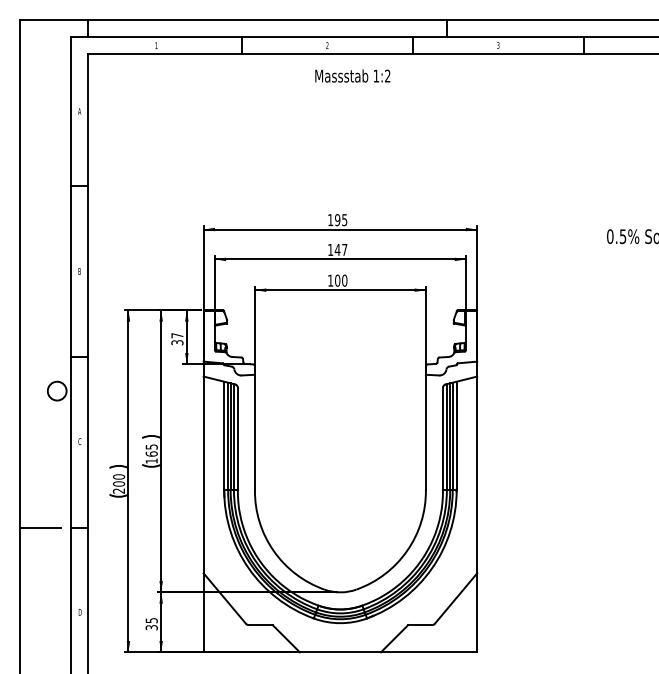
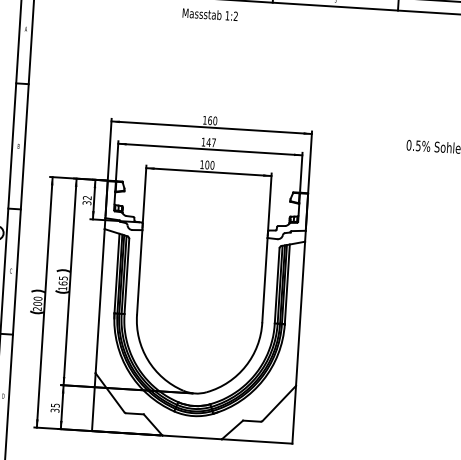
text: (352, 75) -> (210, 14), moved
text: (341, 220) -> (212, 121), 195 -> 160
text: (177, 335) -> (87, 197), 37 -> 32

